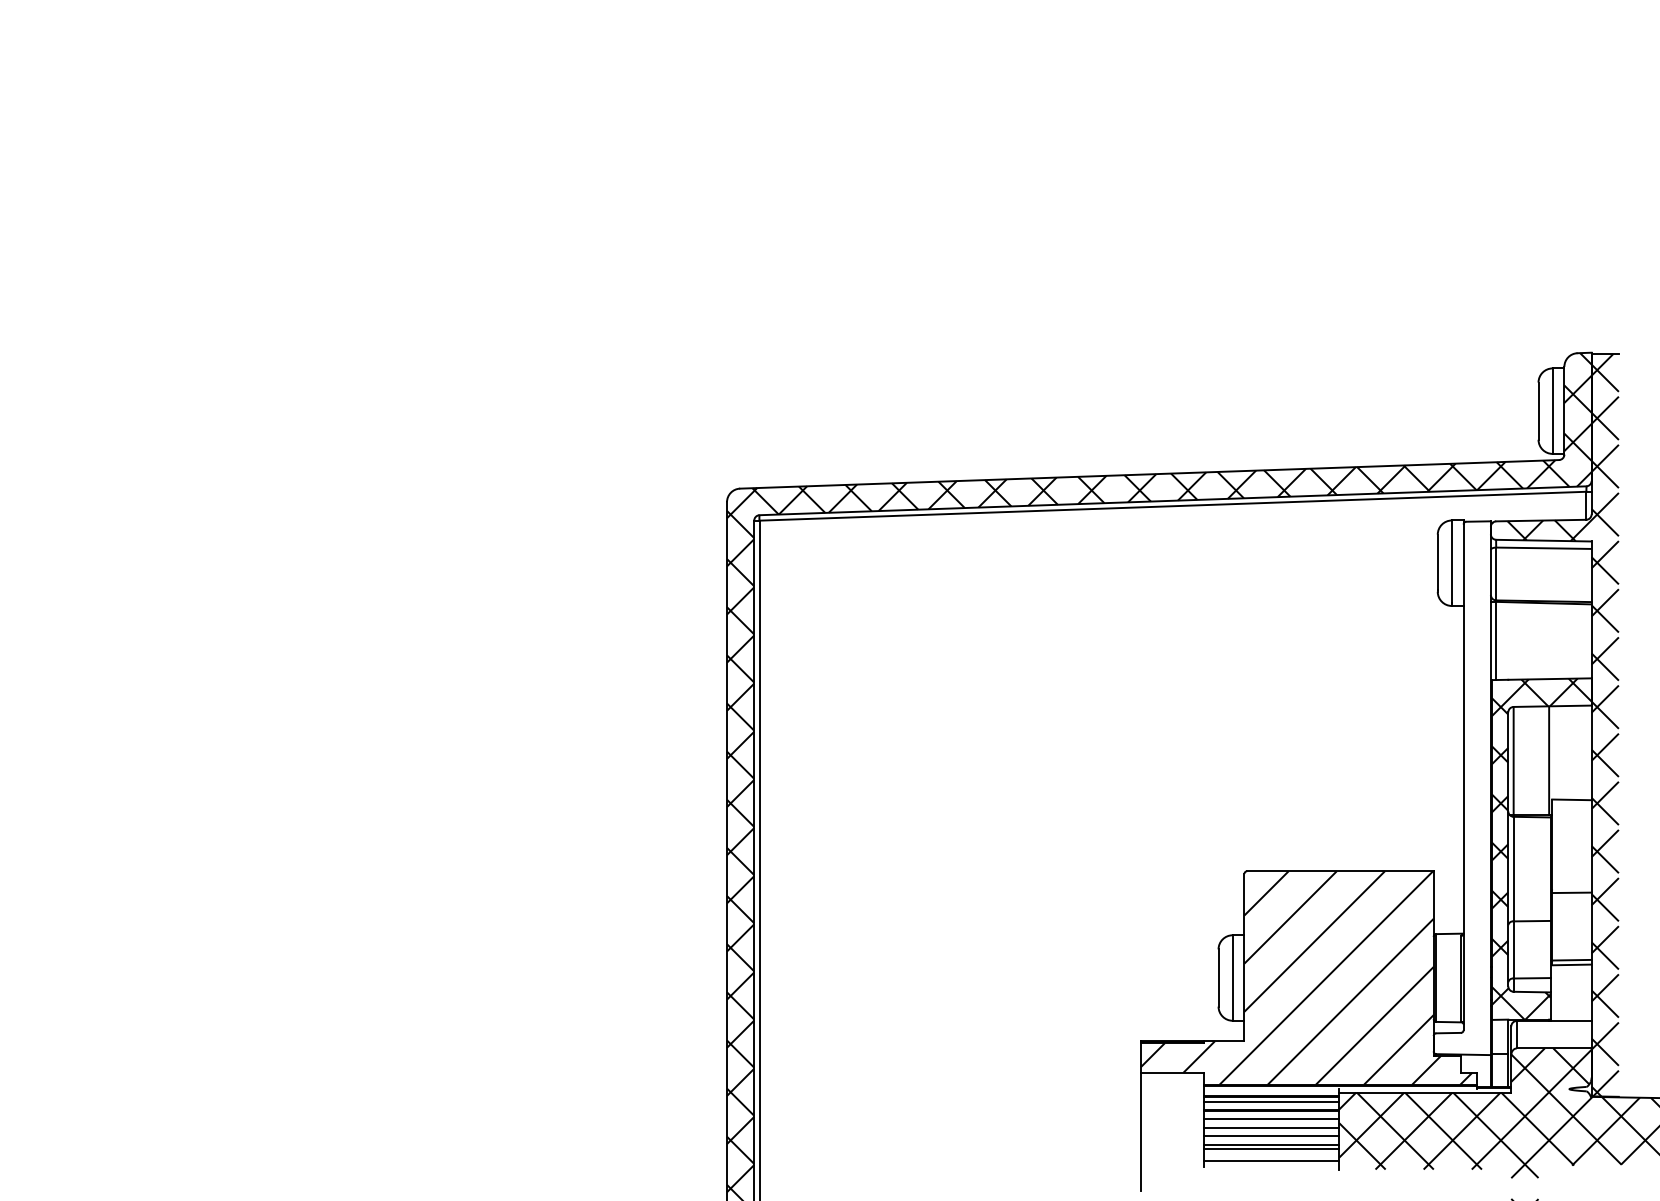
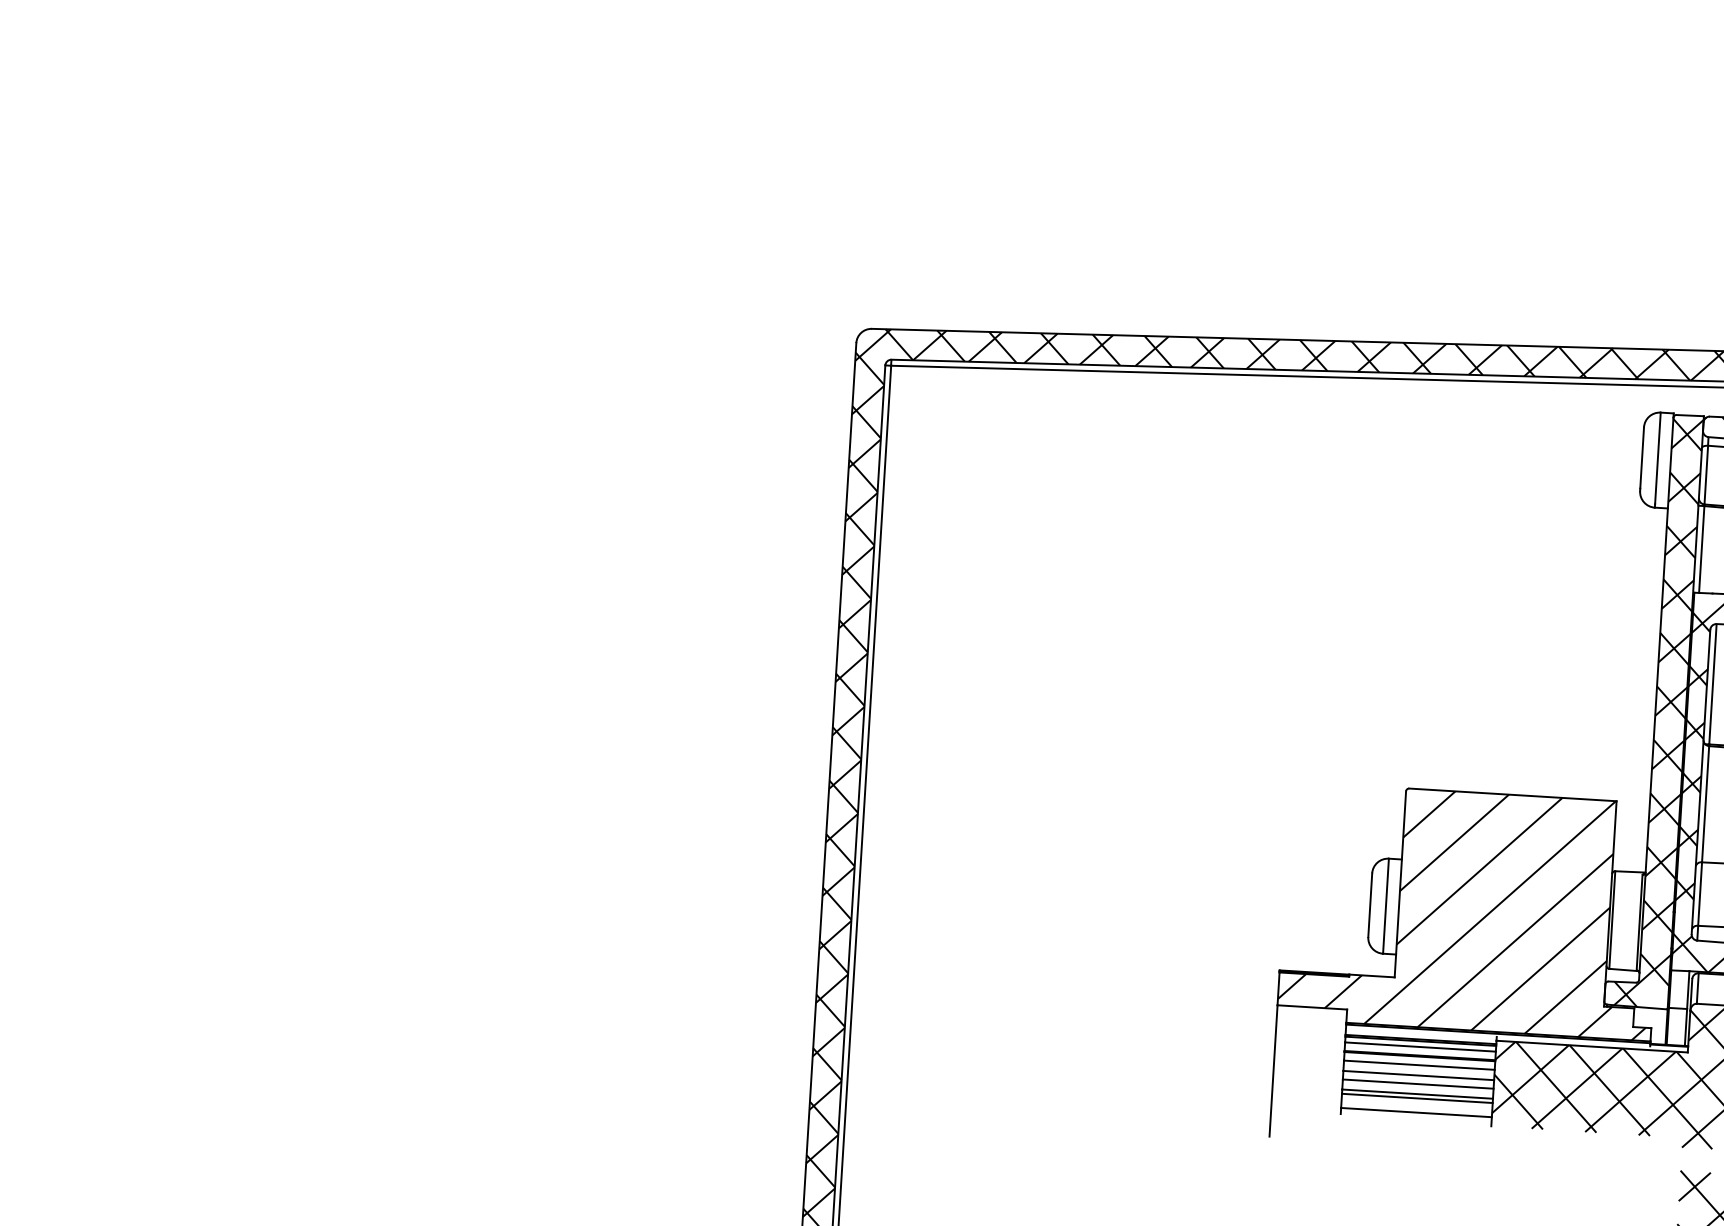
hatch: (1465, 789) -> (1657, 712), added

